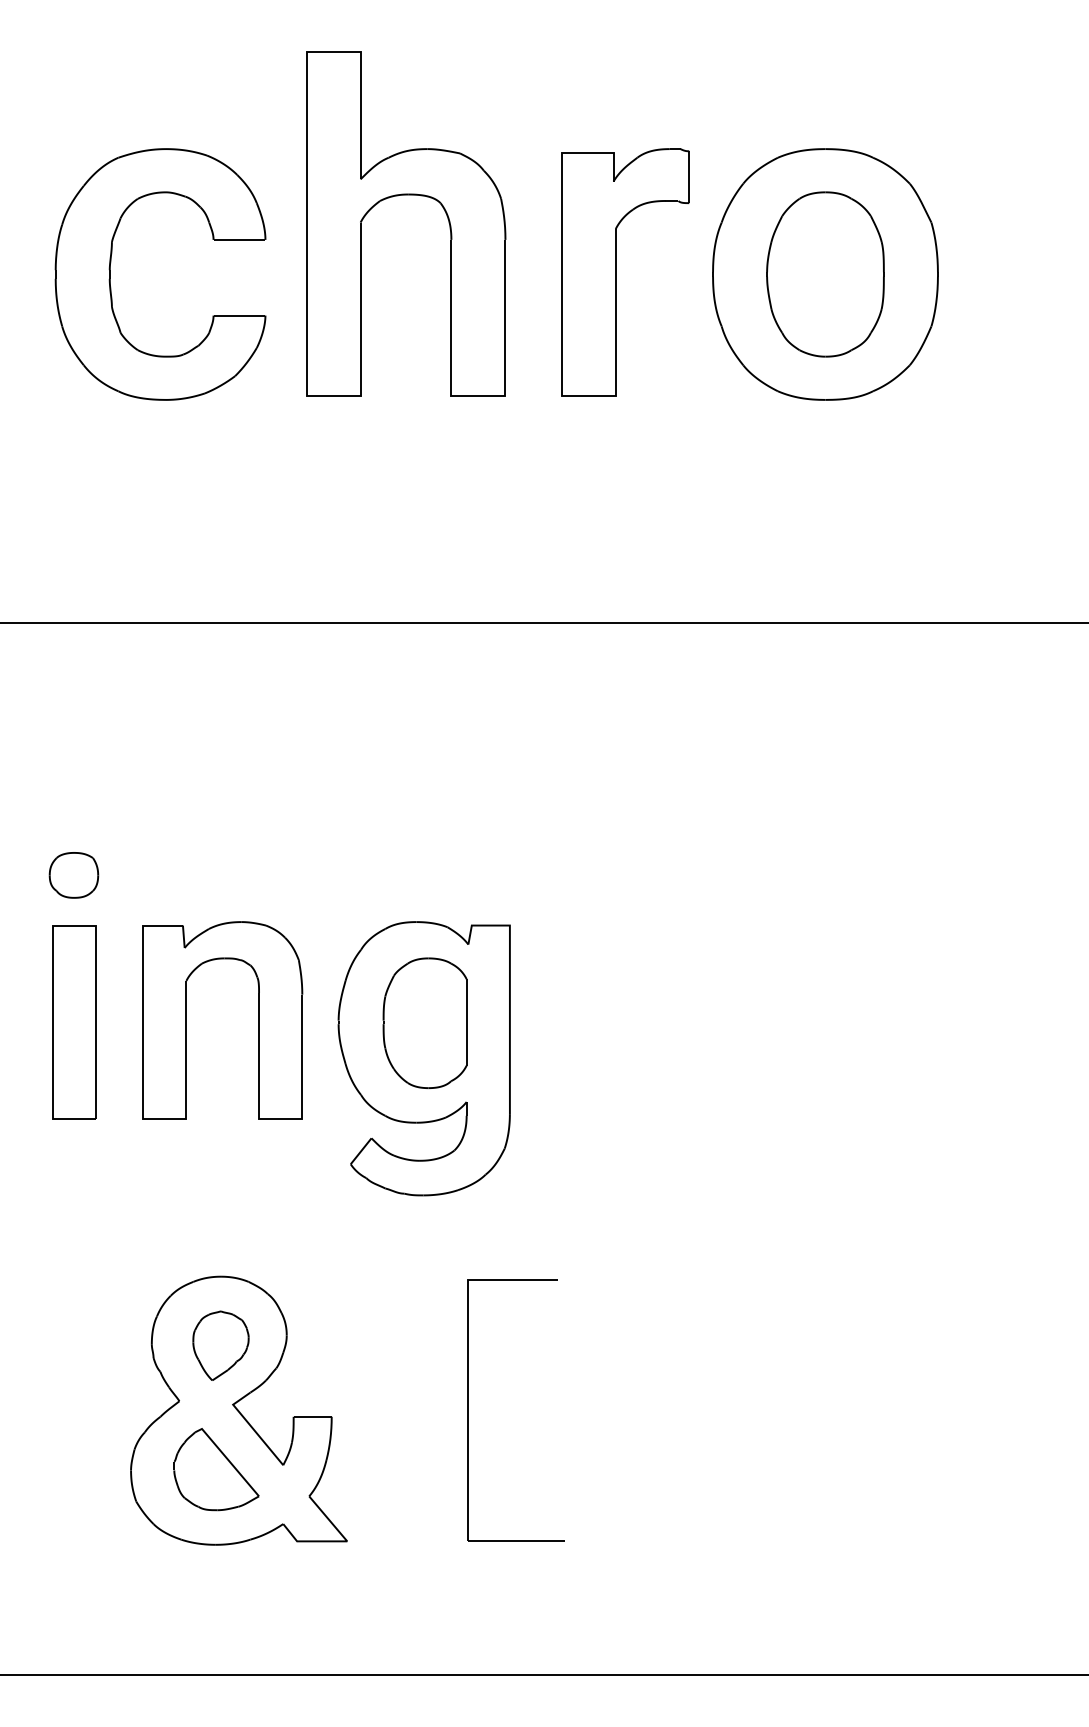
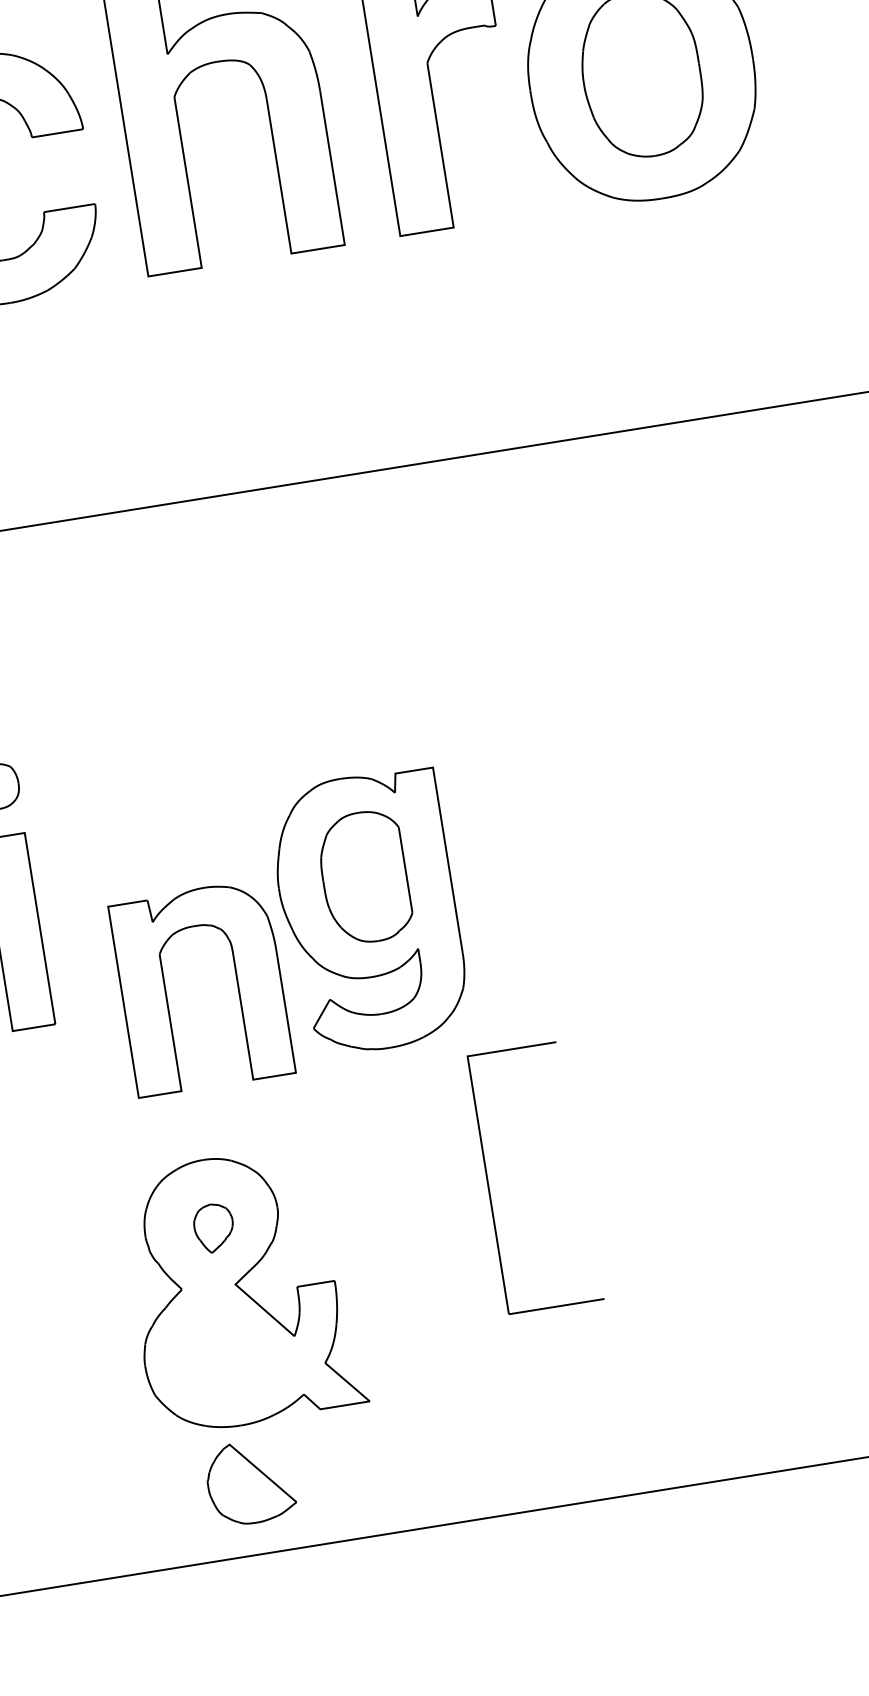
part: (186, 1020) -> (166, 993), moved
part: (220, 1345) -> (213, 1228), size x0.7
part: (468, 1410) -> (488, 1185), moved
part: (216, 1469) -> (250, 1482), moved

